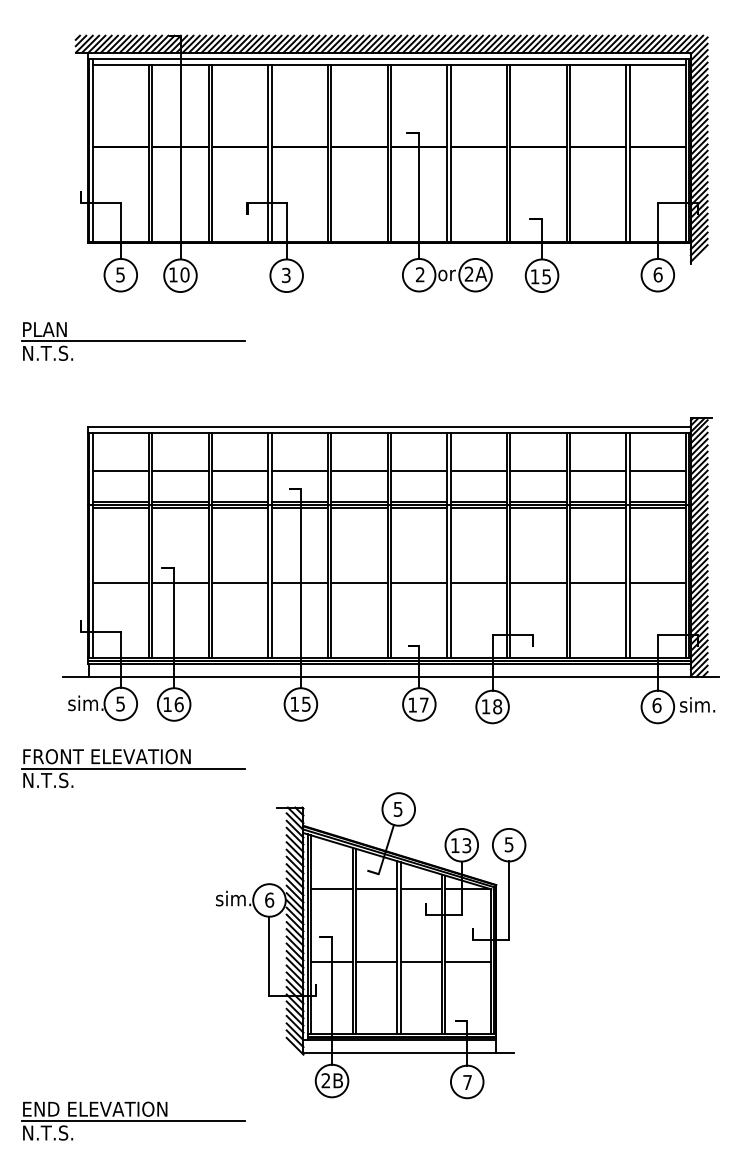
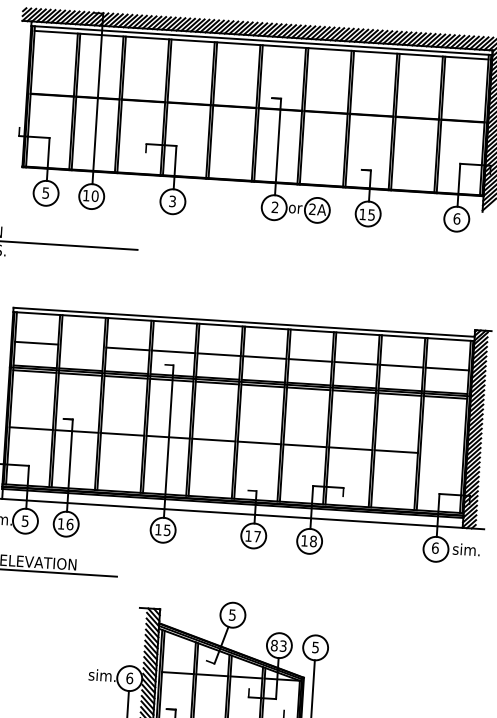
line: (180, 471) -> (82, 346), removed
line: (657, 582) -> (441, 454), removed
text: (454, 845) -> (273, 645), 13 -> 83

